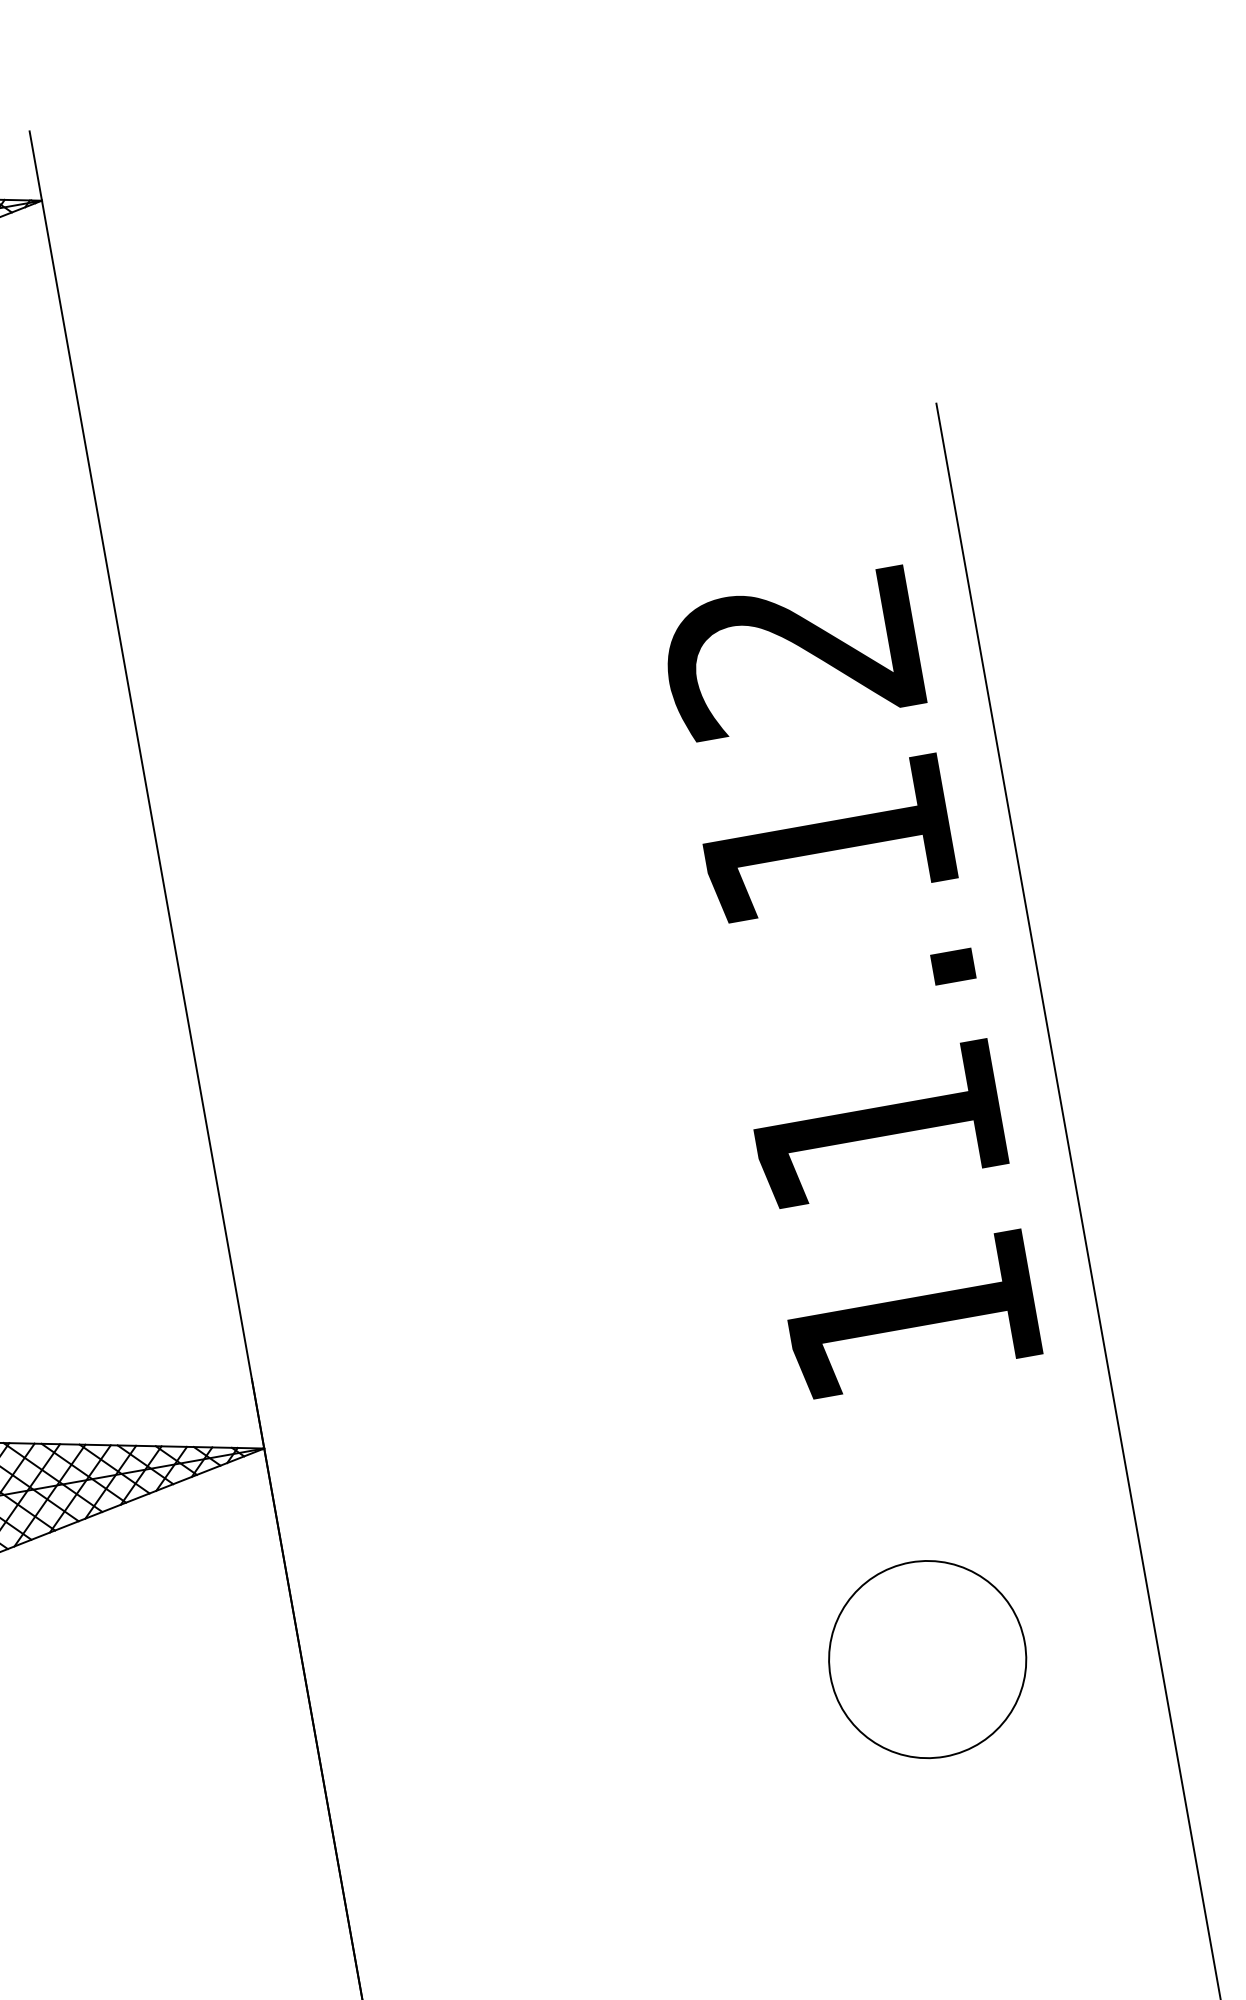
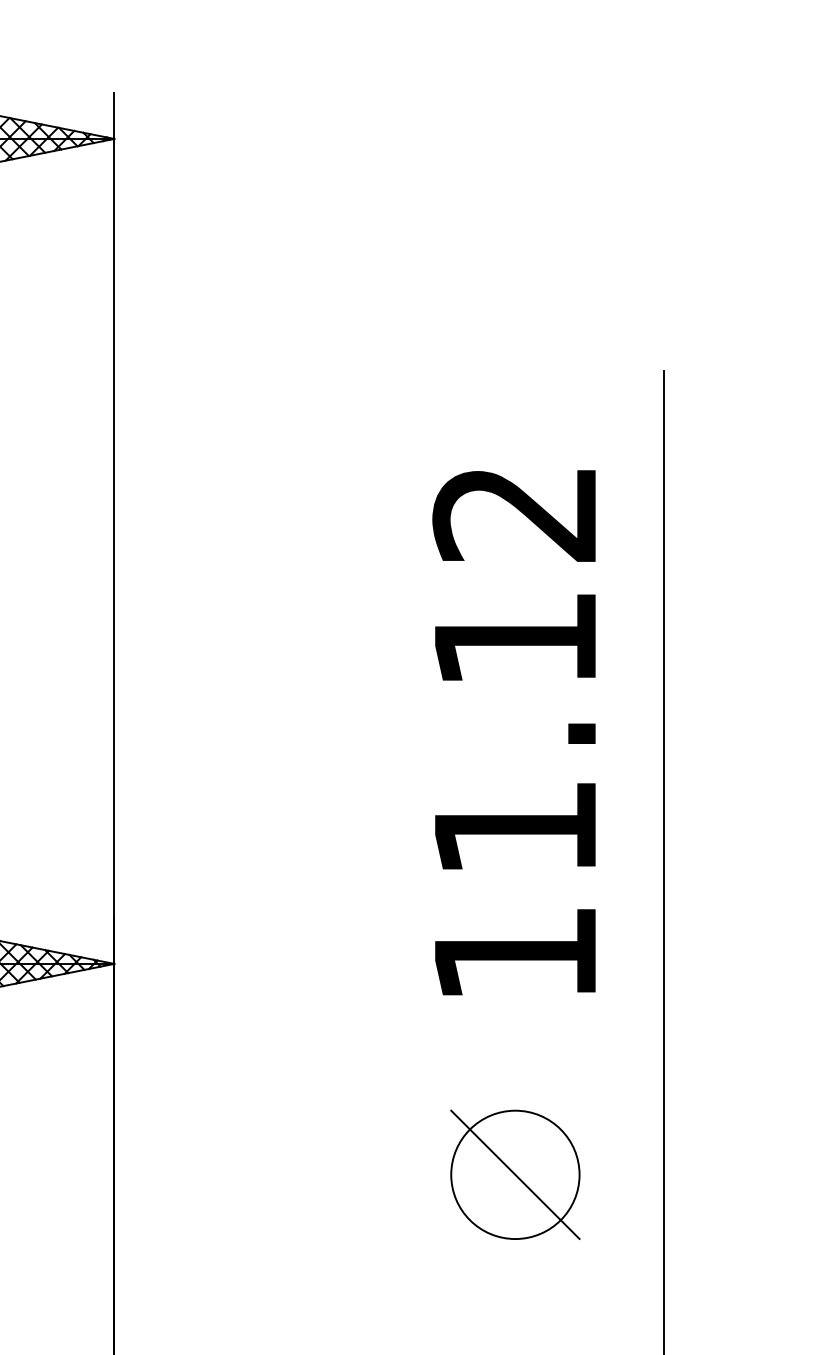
text: (849, 983) -> (513, 732), moved
line: (927, 1658) -> (515, 1174), added

